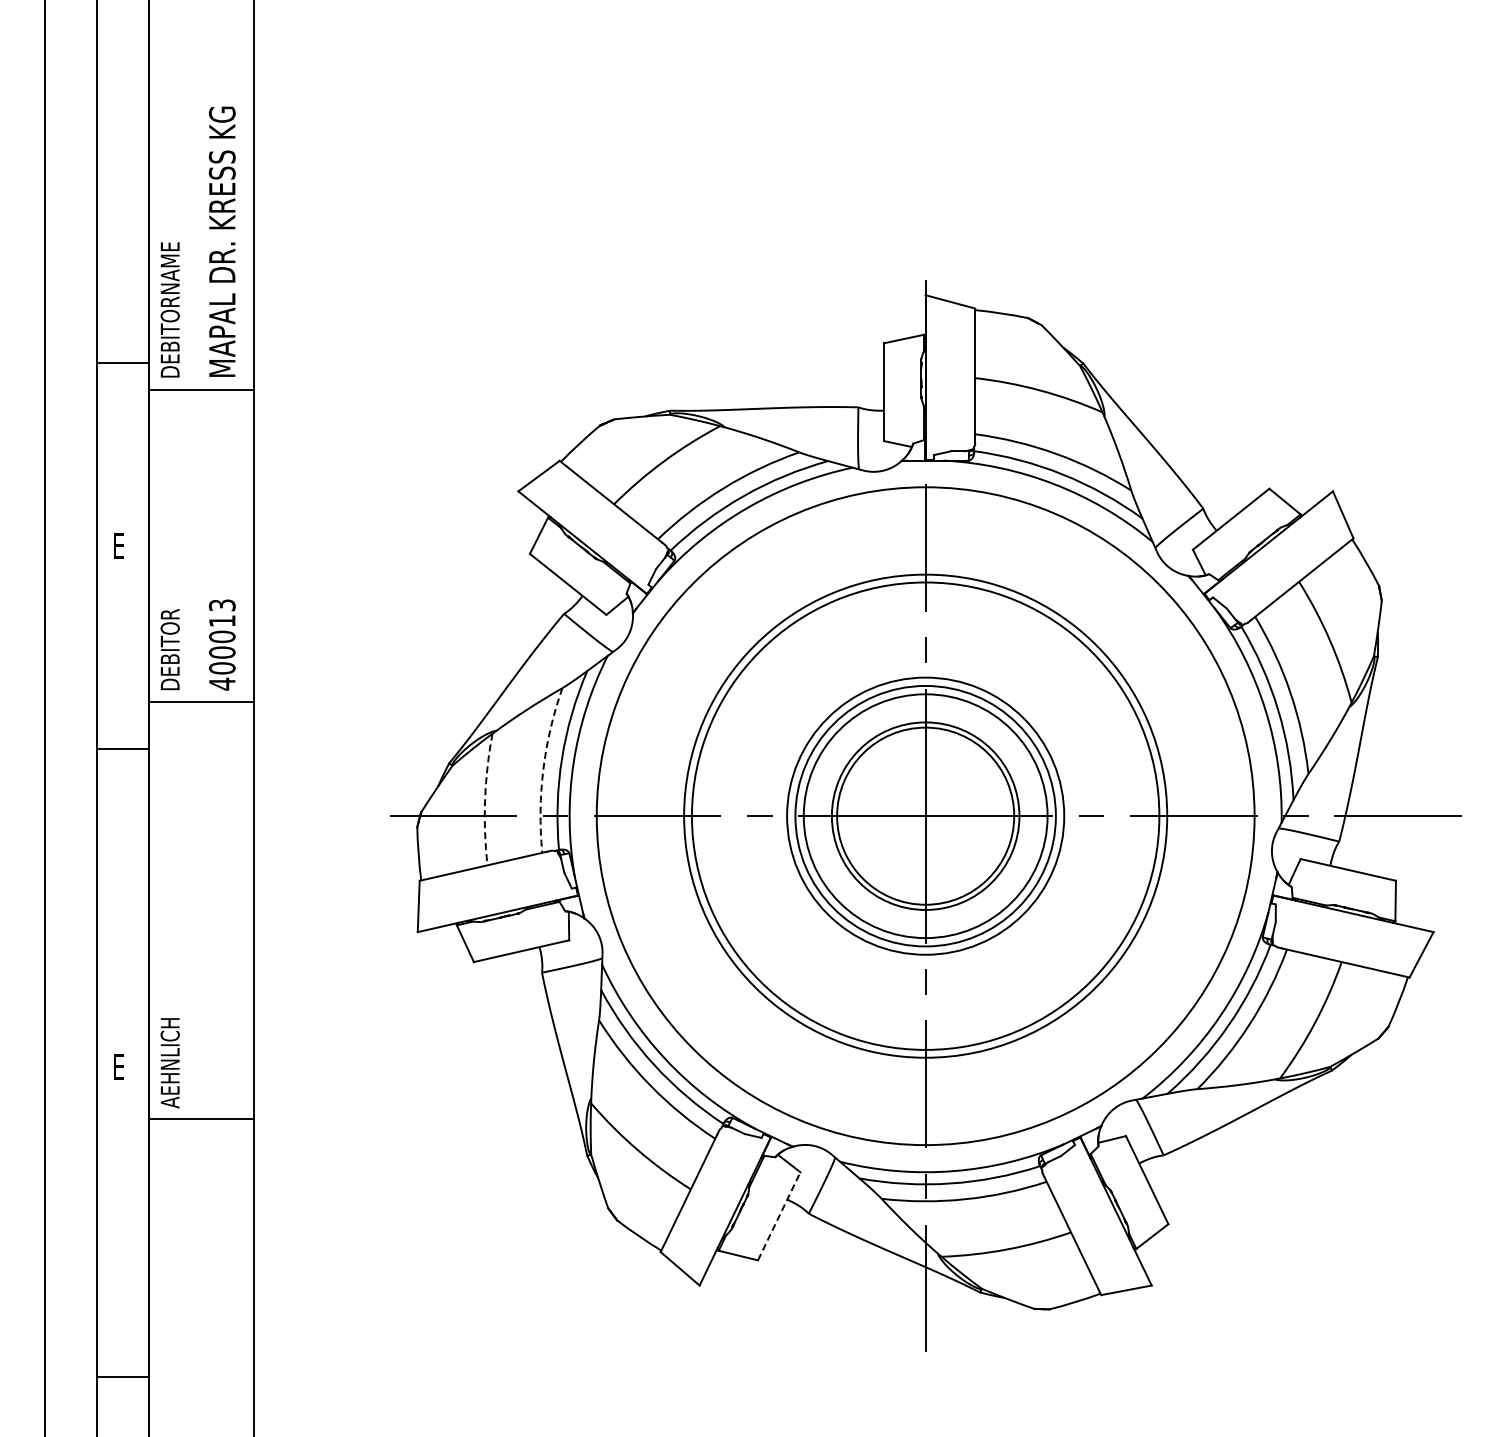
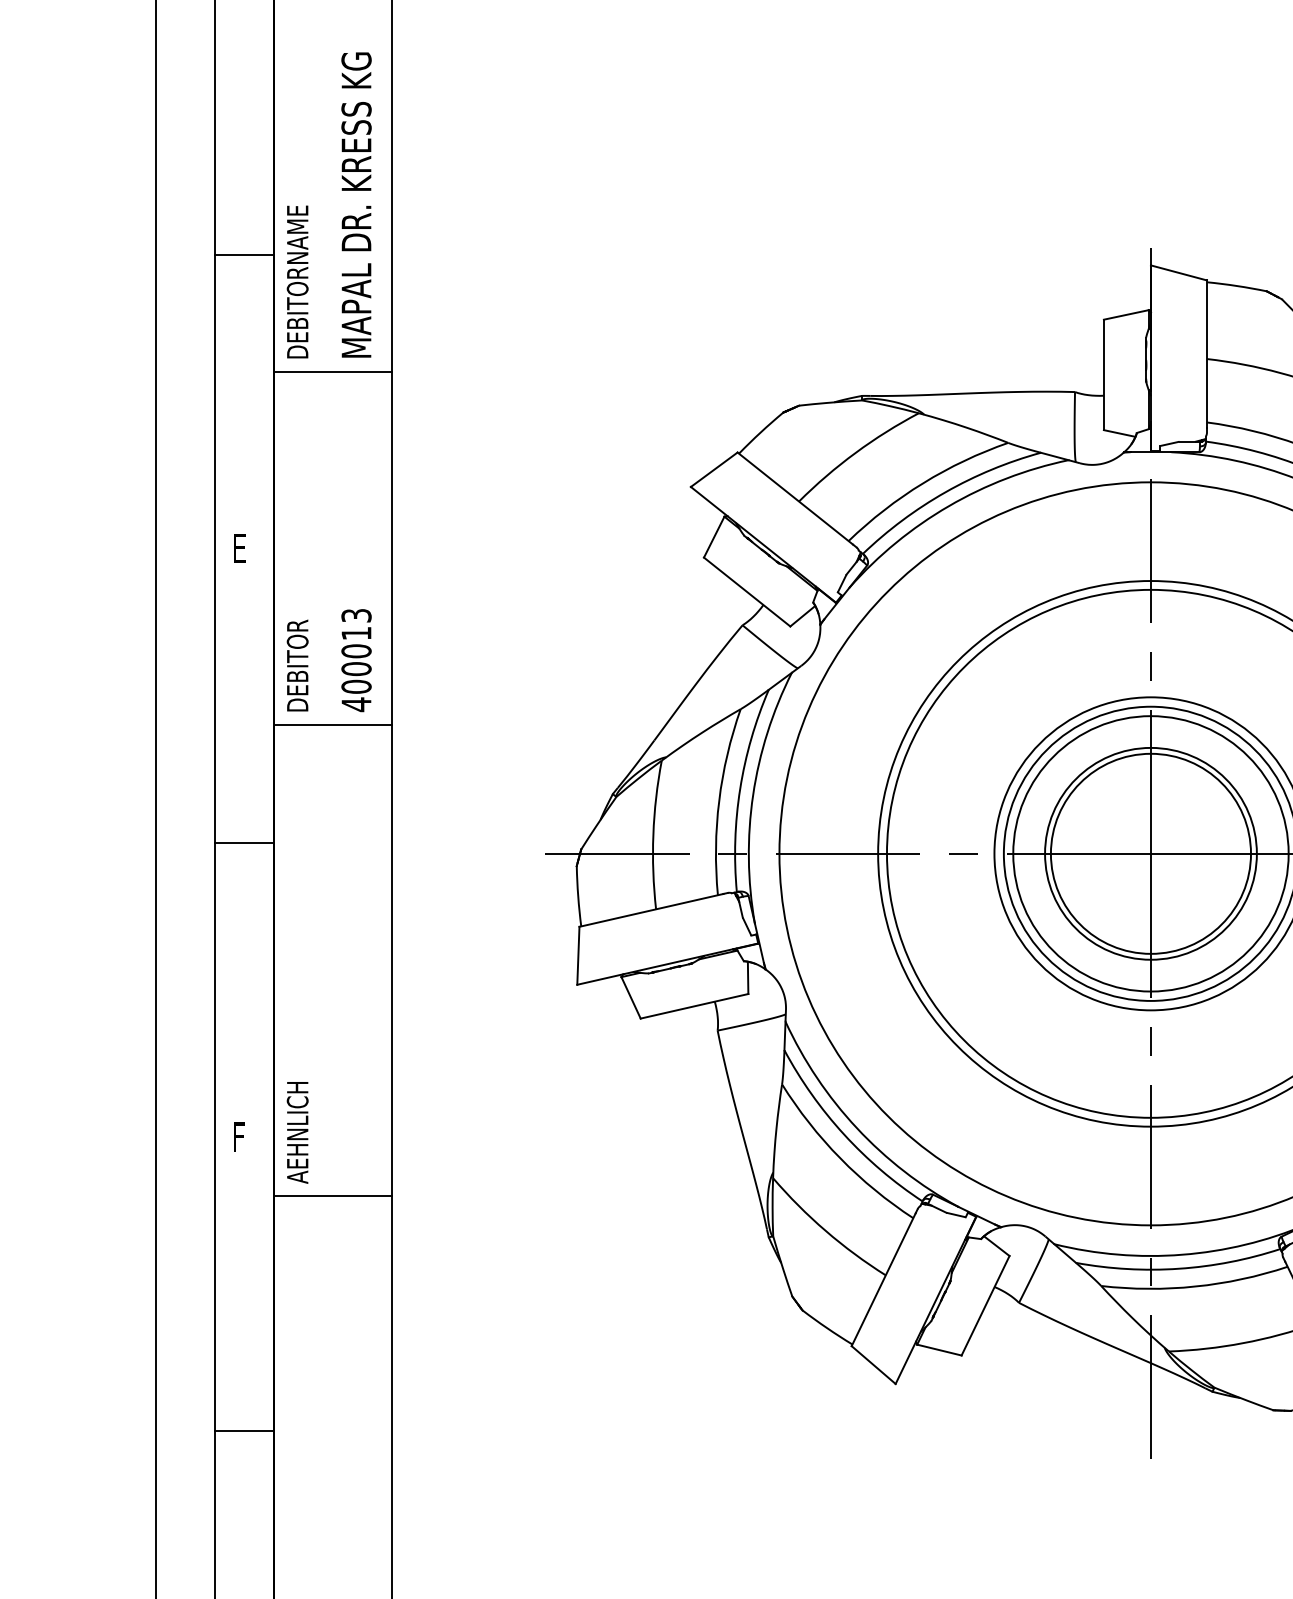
line: (123, 362) -> (244, 254), moved
line: (123, 748) -> (244, 842), moved
arc: (543, 769) -> (719, 801), dashed -> solid
arc: (485, 799) -> (653, 834), dashed -> solid
text: (119, 1066) -> (240, 1136), E -> F
line: (779, 1216) -> (985, 1305), dashed -> solid
line: (123, 1376) -> (244, 1431), moved

